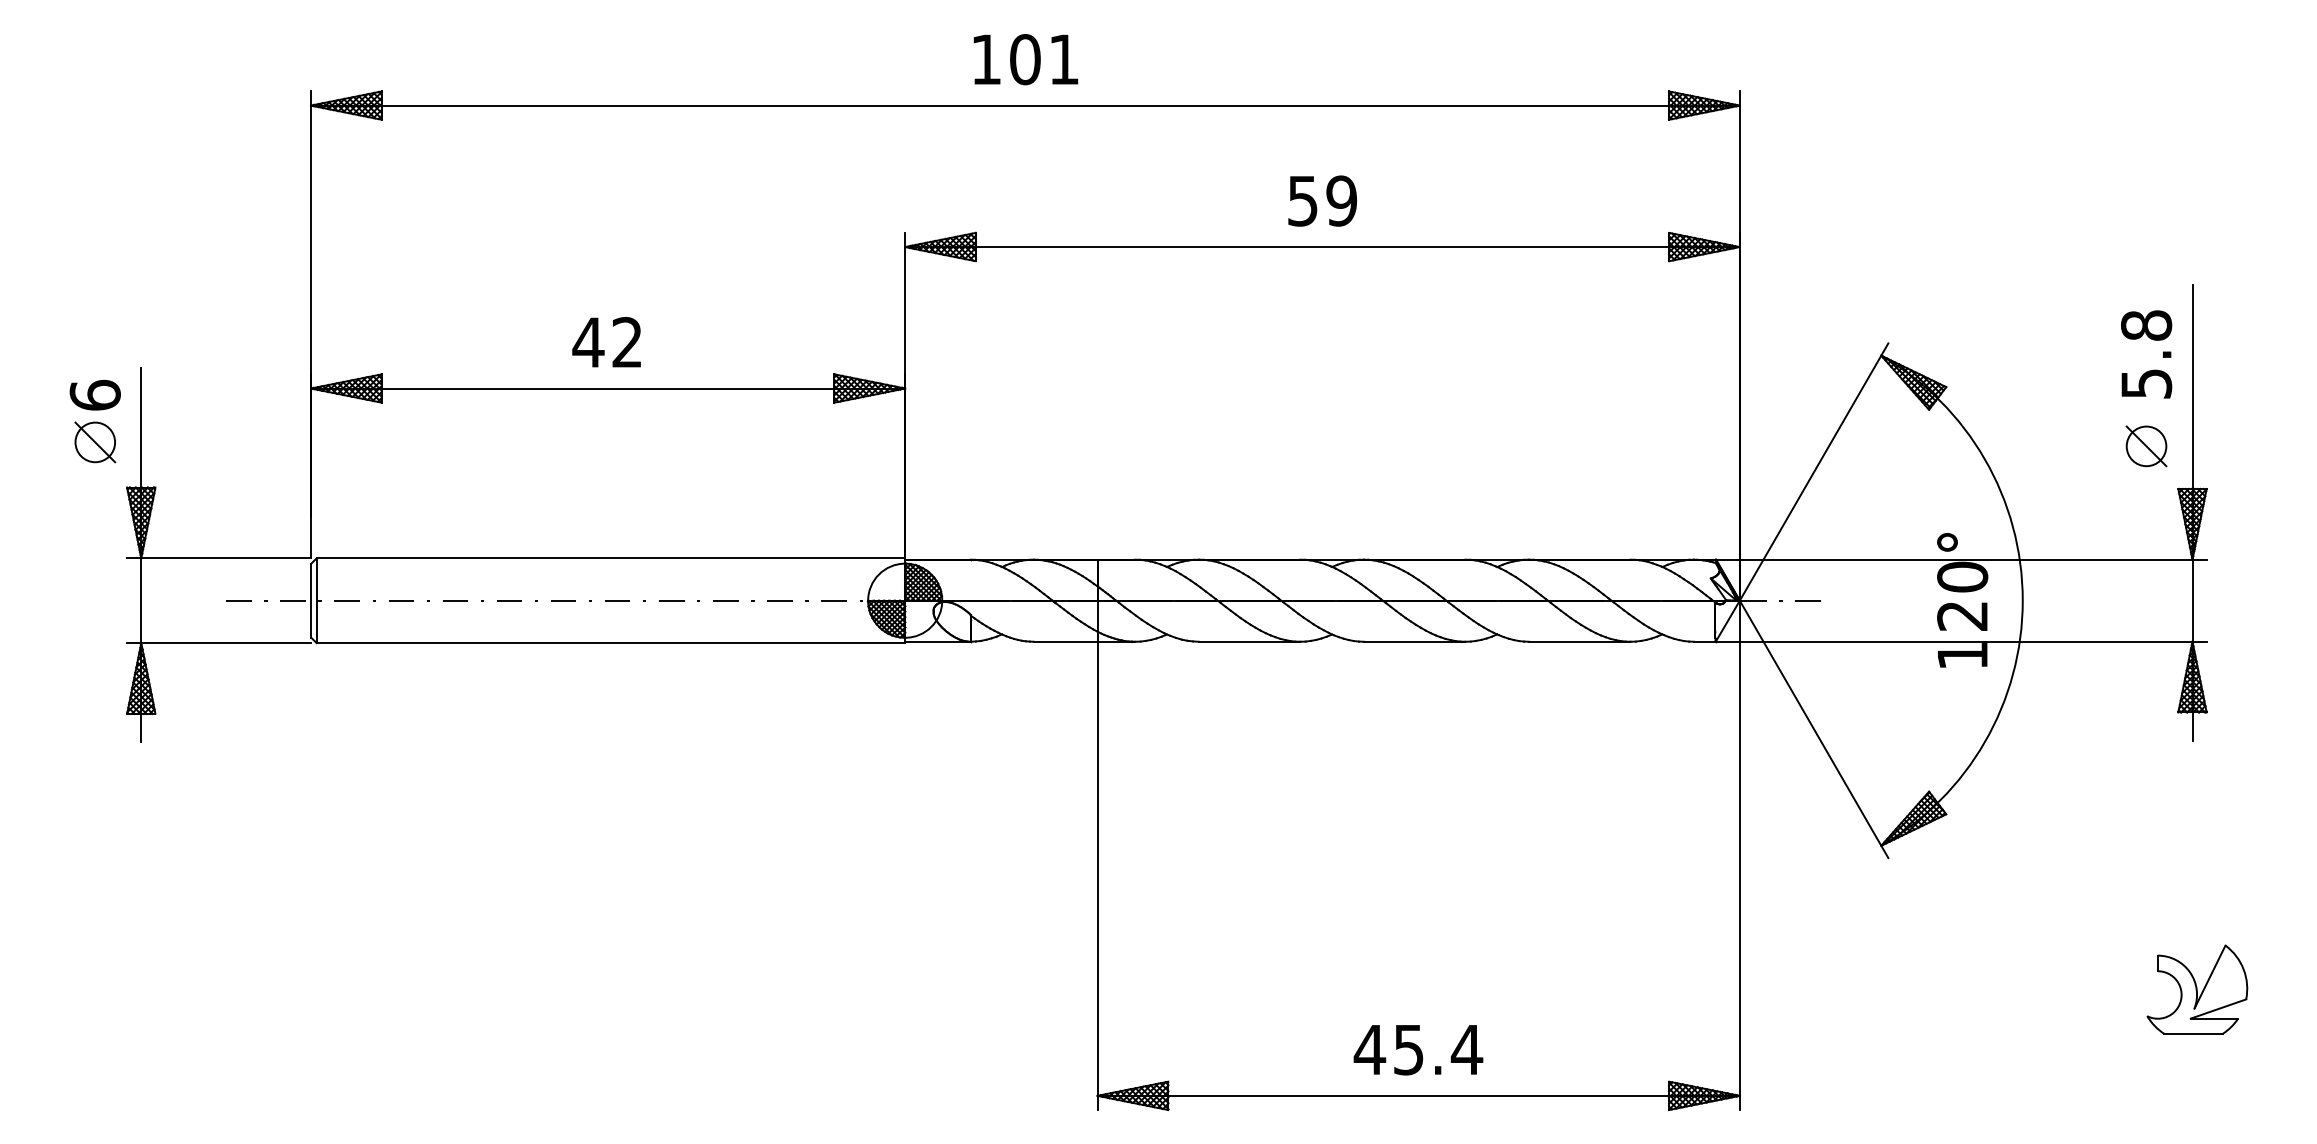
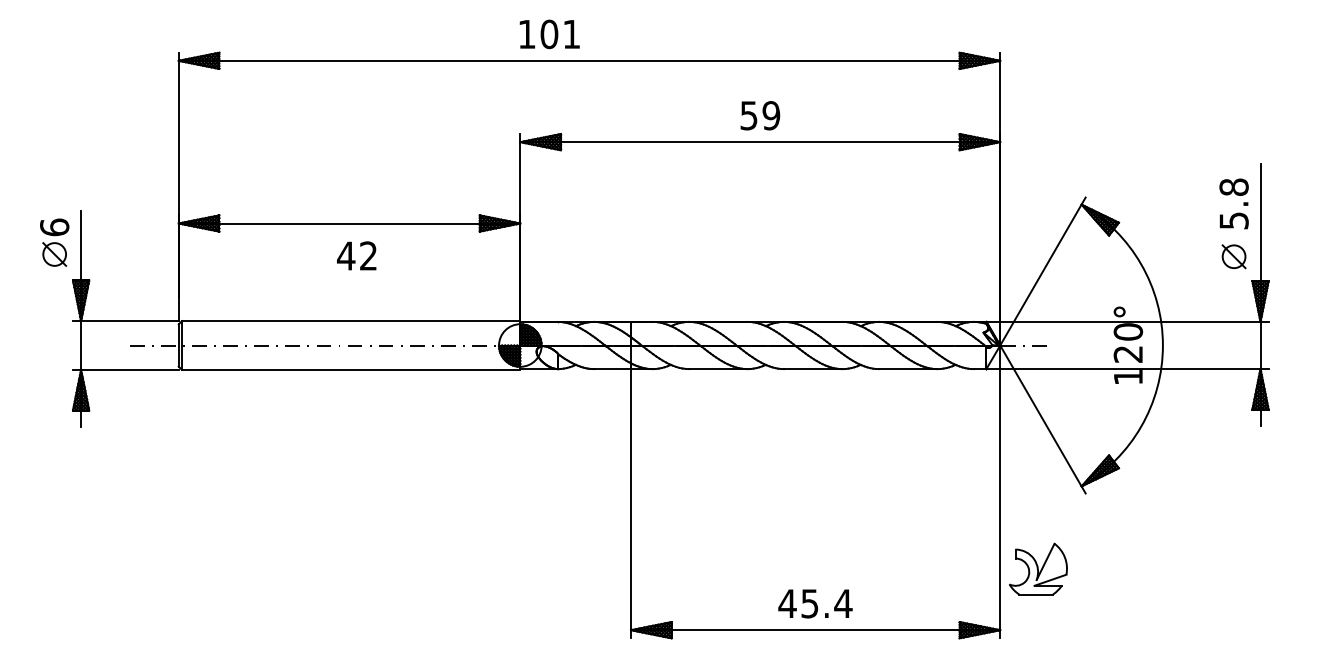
text: (1025, 59) -> (549, 34), moved
text: (606, 341) -> (356, 255), moved
part: (2197, 988) -> (1038, 568), moved

